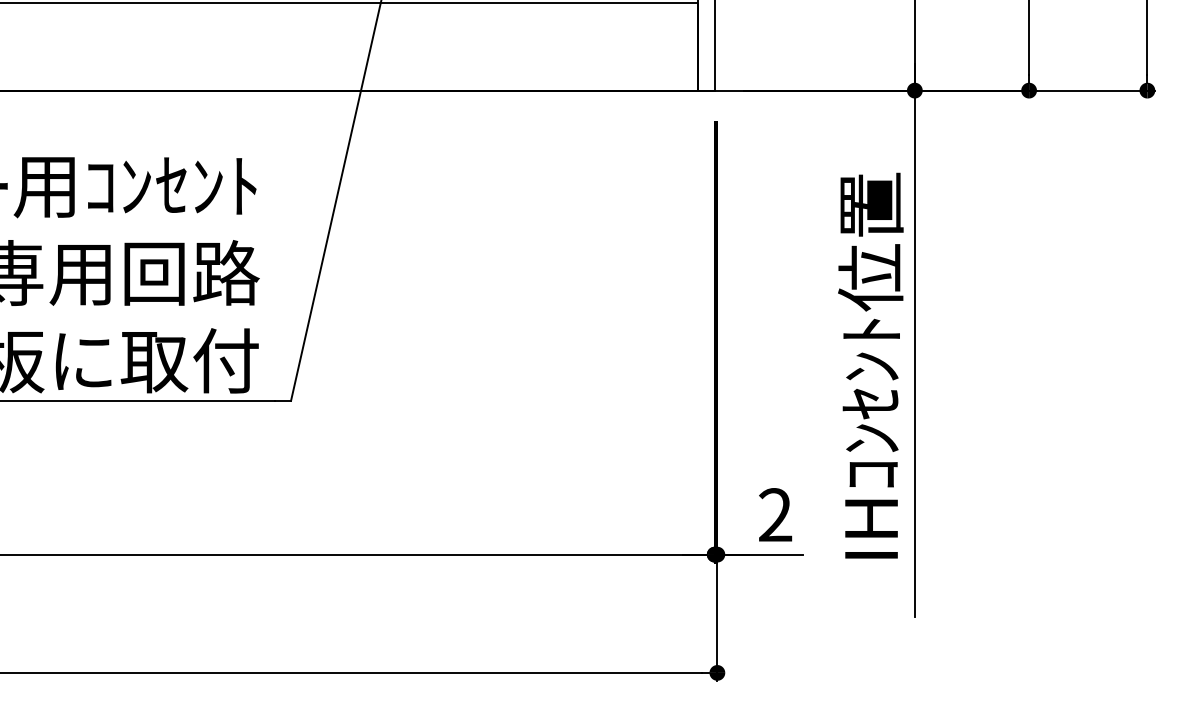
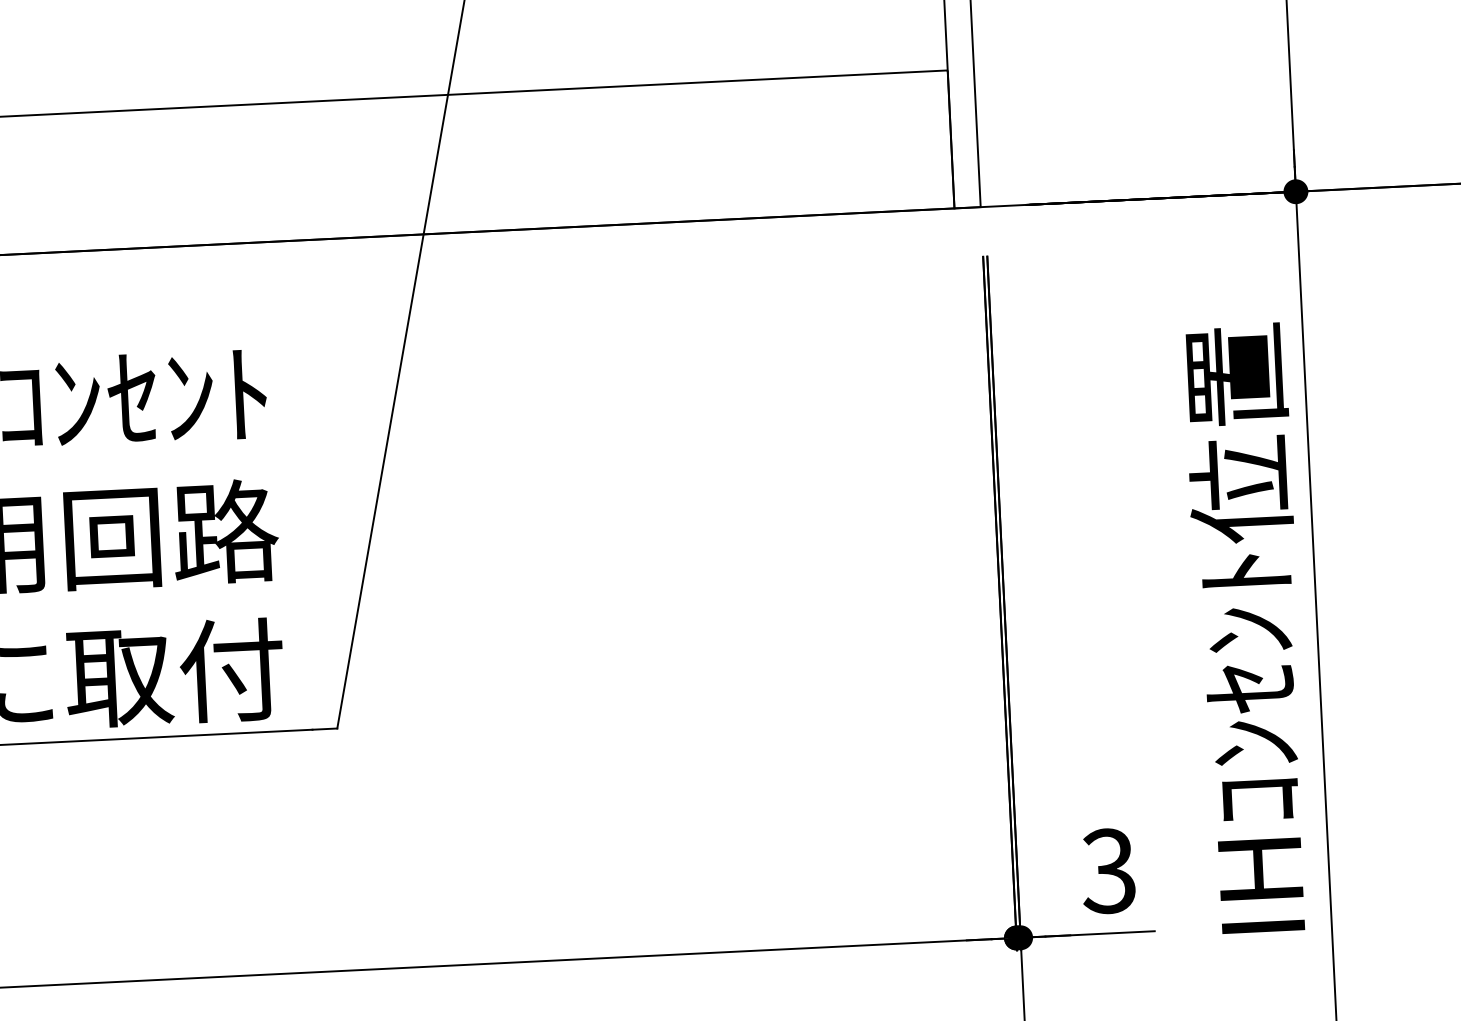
text: (775, 515) -> (1109, 871), 2 -> 3

